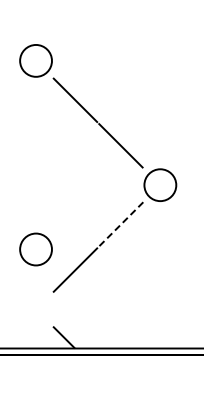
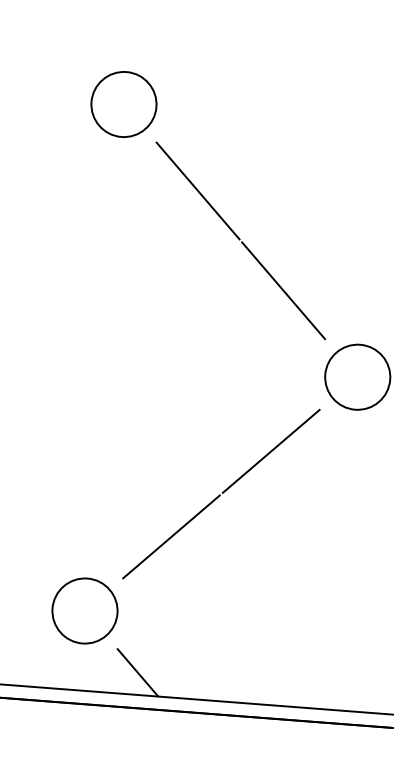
line: (120, 224) -> (270, 451), dashed -> solid
circle: (35, 249) -> (83, 610), moved

